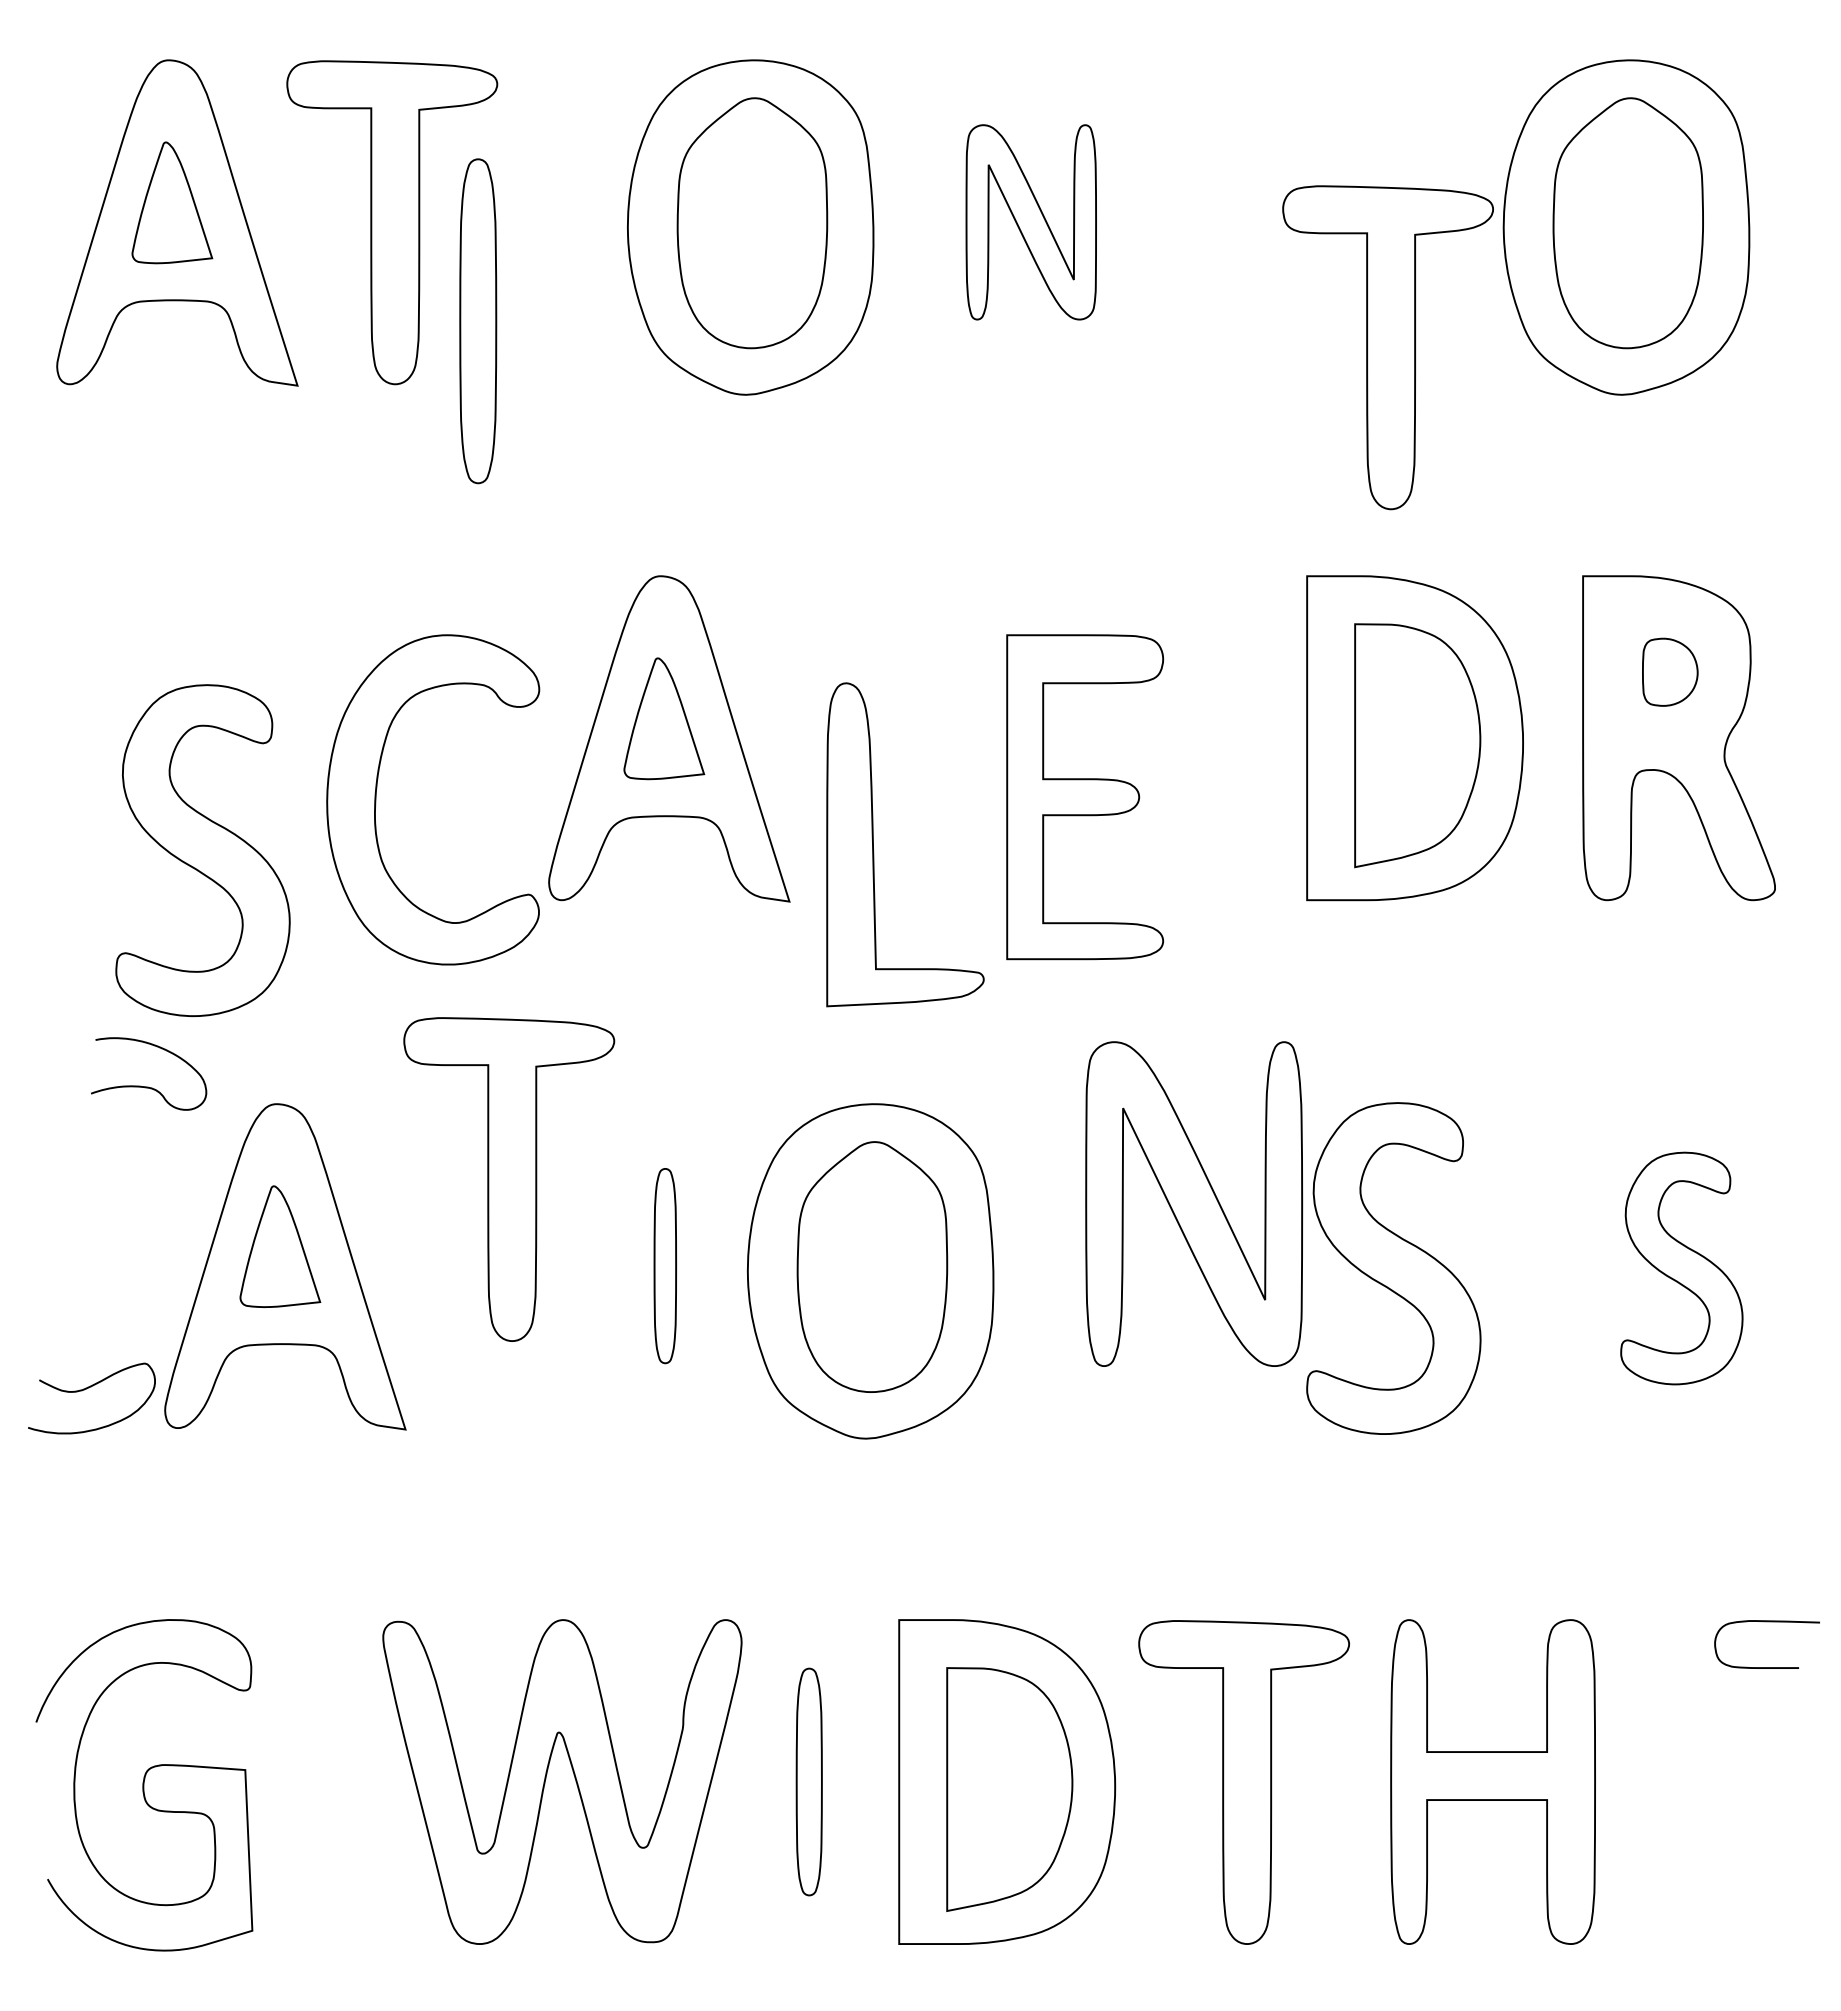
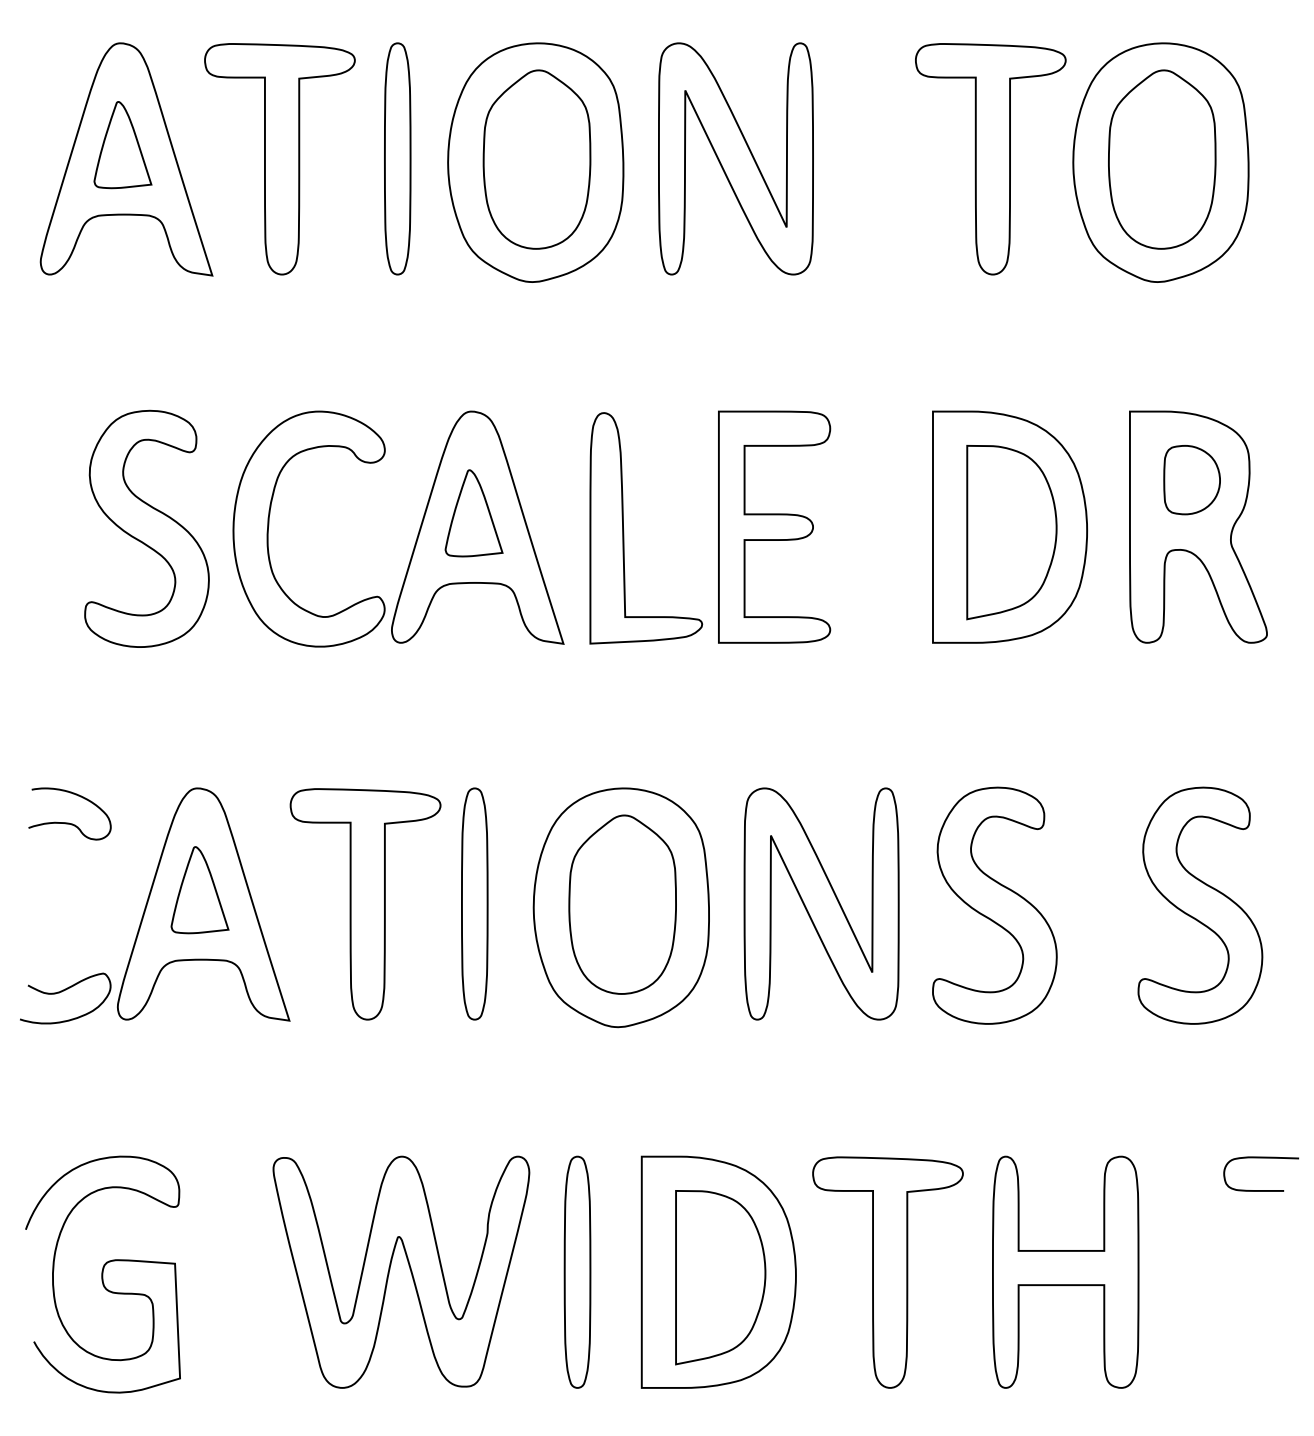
part: (1031, 222) -> (736, 159), size x1.67
part: (478, 321) -> (397, 159), moved
part: (1387, 347) -> (990, 159), moved
part: (1670, 672) -> (1192, 480), size x1.43
part: (1085, 797) -> (774, 527), moved
part: (376, 799) -> (268, 528), moved
part: (873, 844) -> (623, 528), moved
part: (202, 850) -> (146, 528), moved
curve: (148, 1086) -> (69, 822), moved
part: (509, 1179) -> (365, 904), moved
part: (1194, 1203) -> (821, 903), moved
part: (665, 1265) -> (474, 903), size x1.67
part: (1681, 1268) -> (1200, 905), size x1.43
part: (809, 1781) -> (577, 1271), size x1.43

